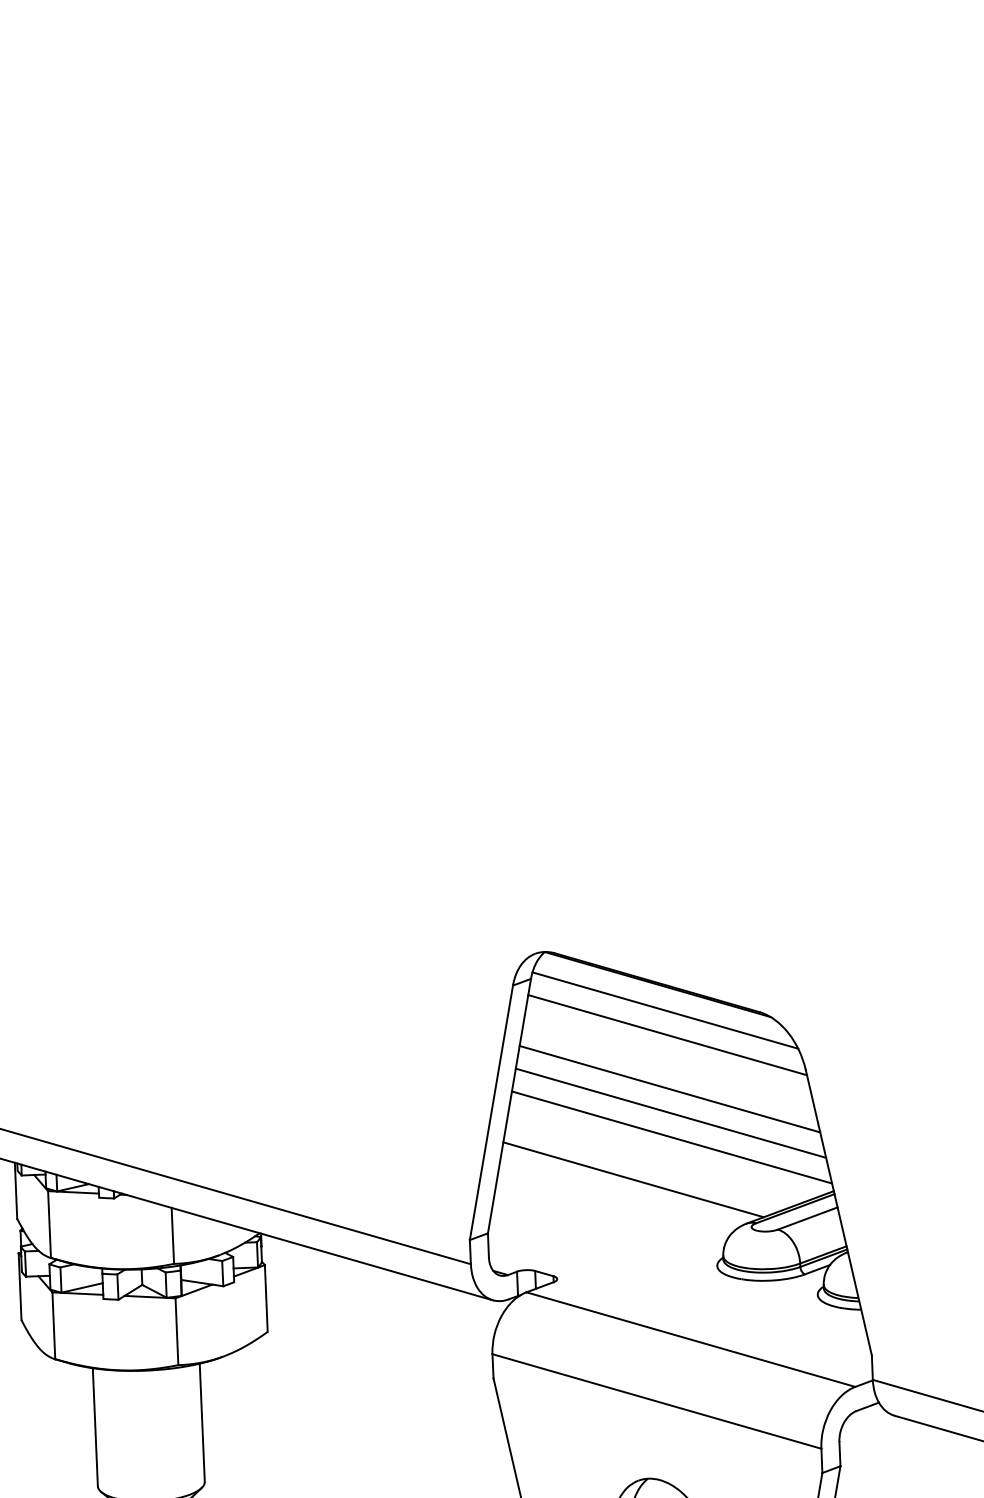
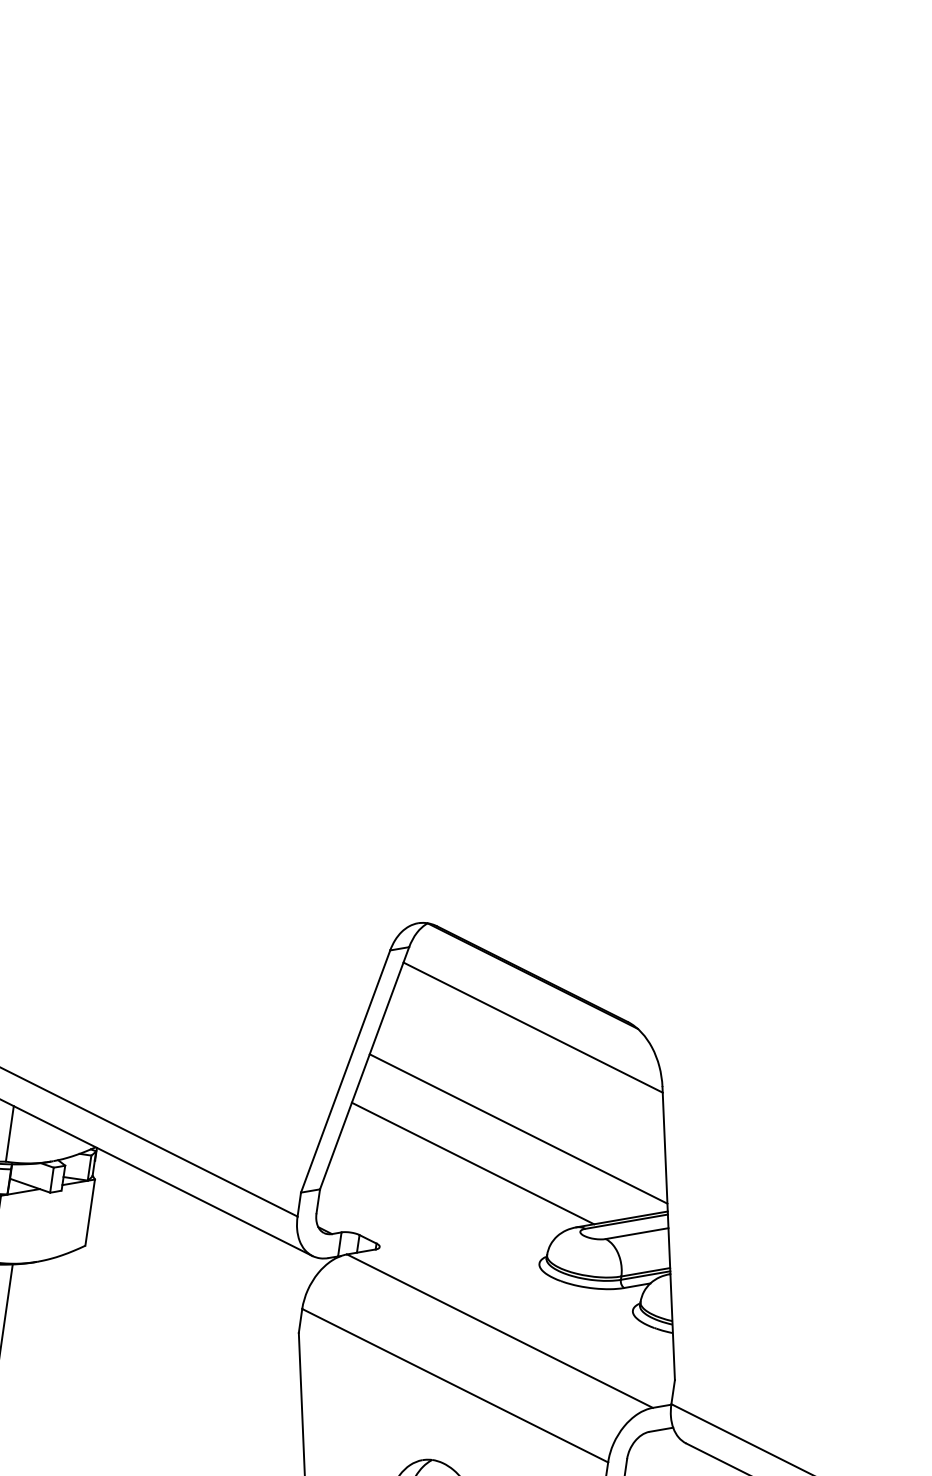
line: (665, 1010) -> (535, 1002), removed
line: (669, 1088) -> (525, 1080), removed
line: (670, 1112) -> (521, 1104), removed

